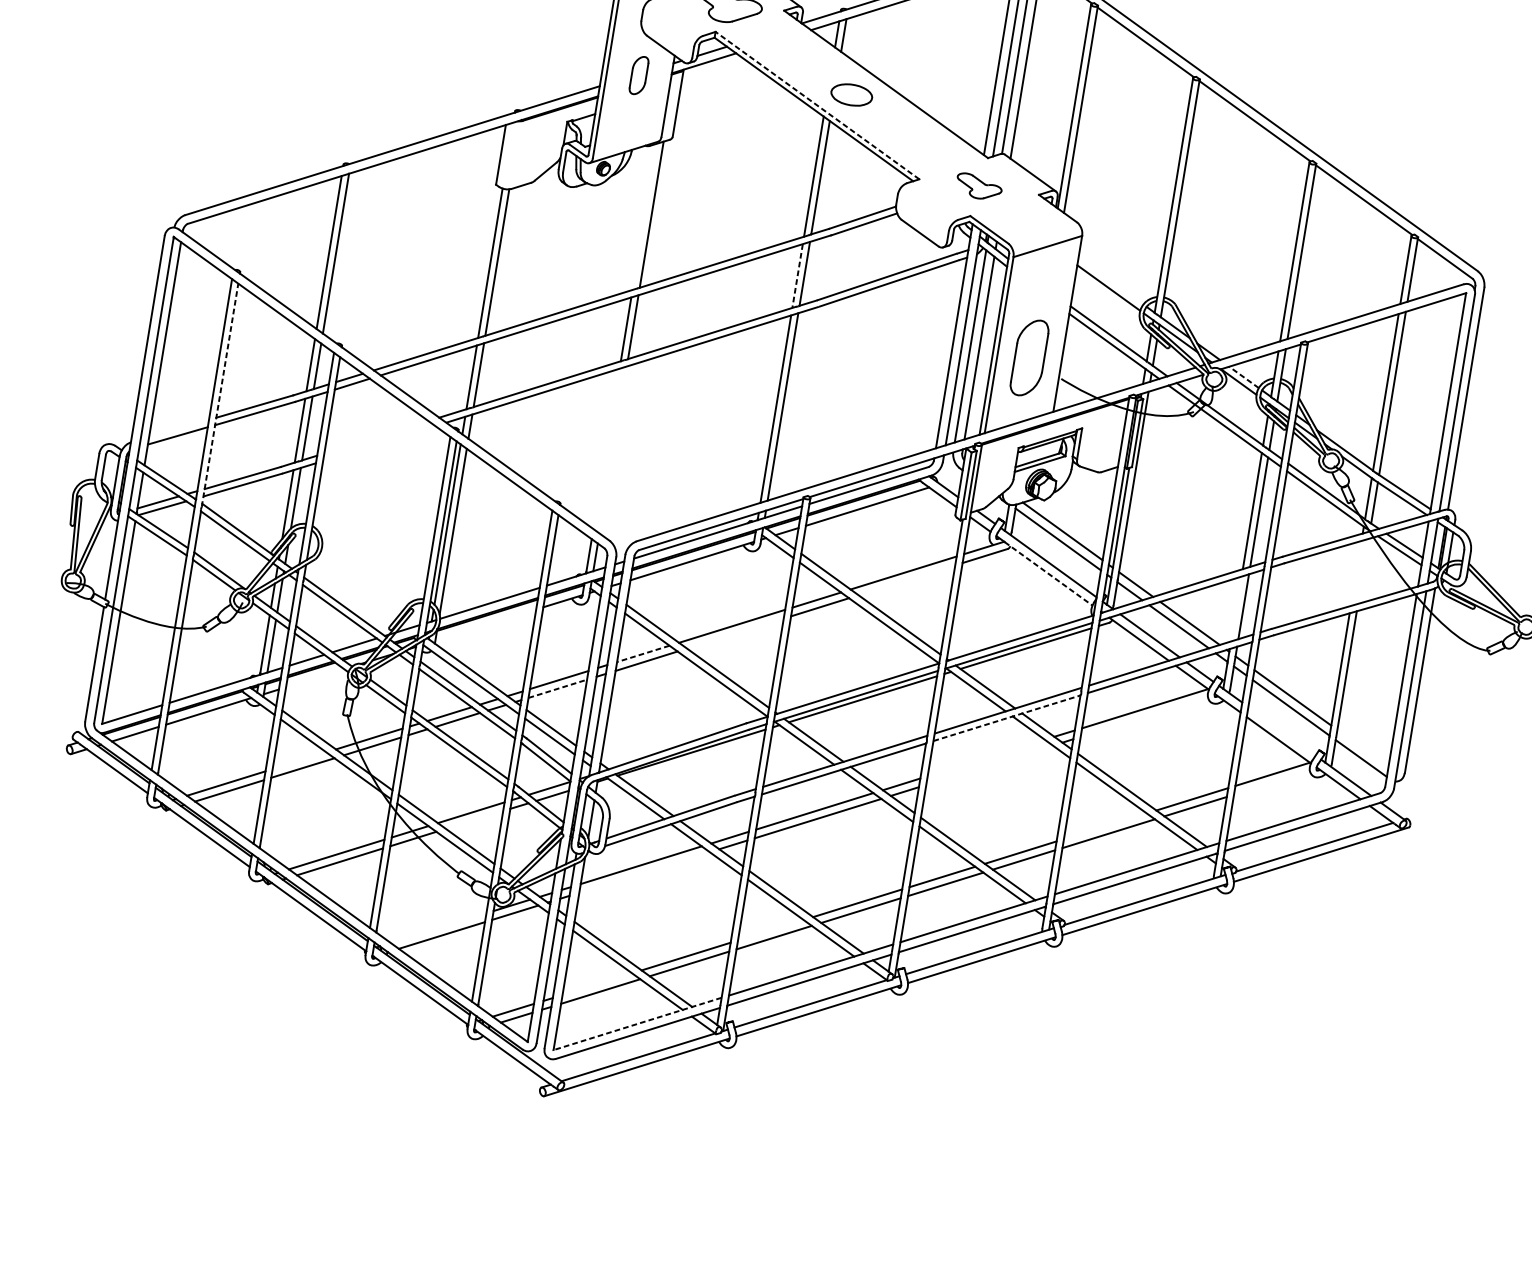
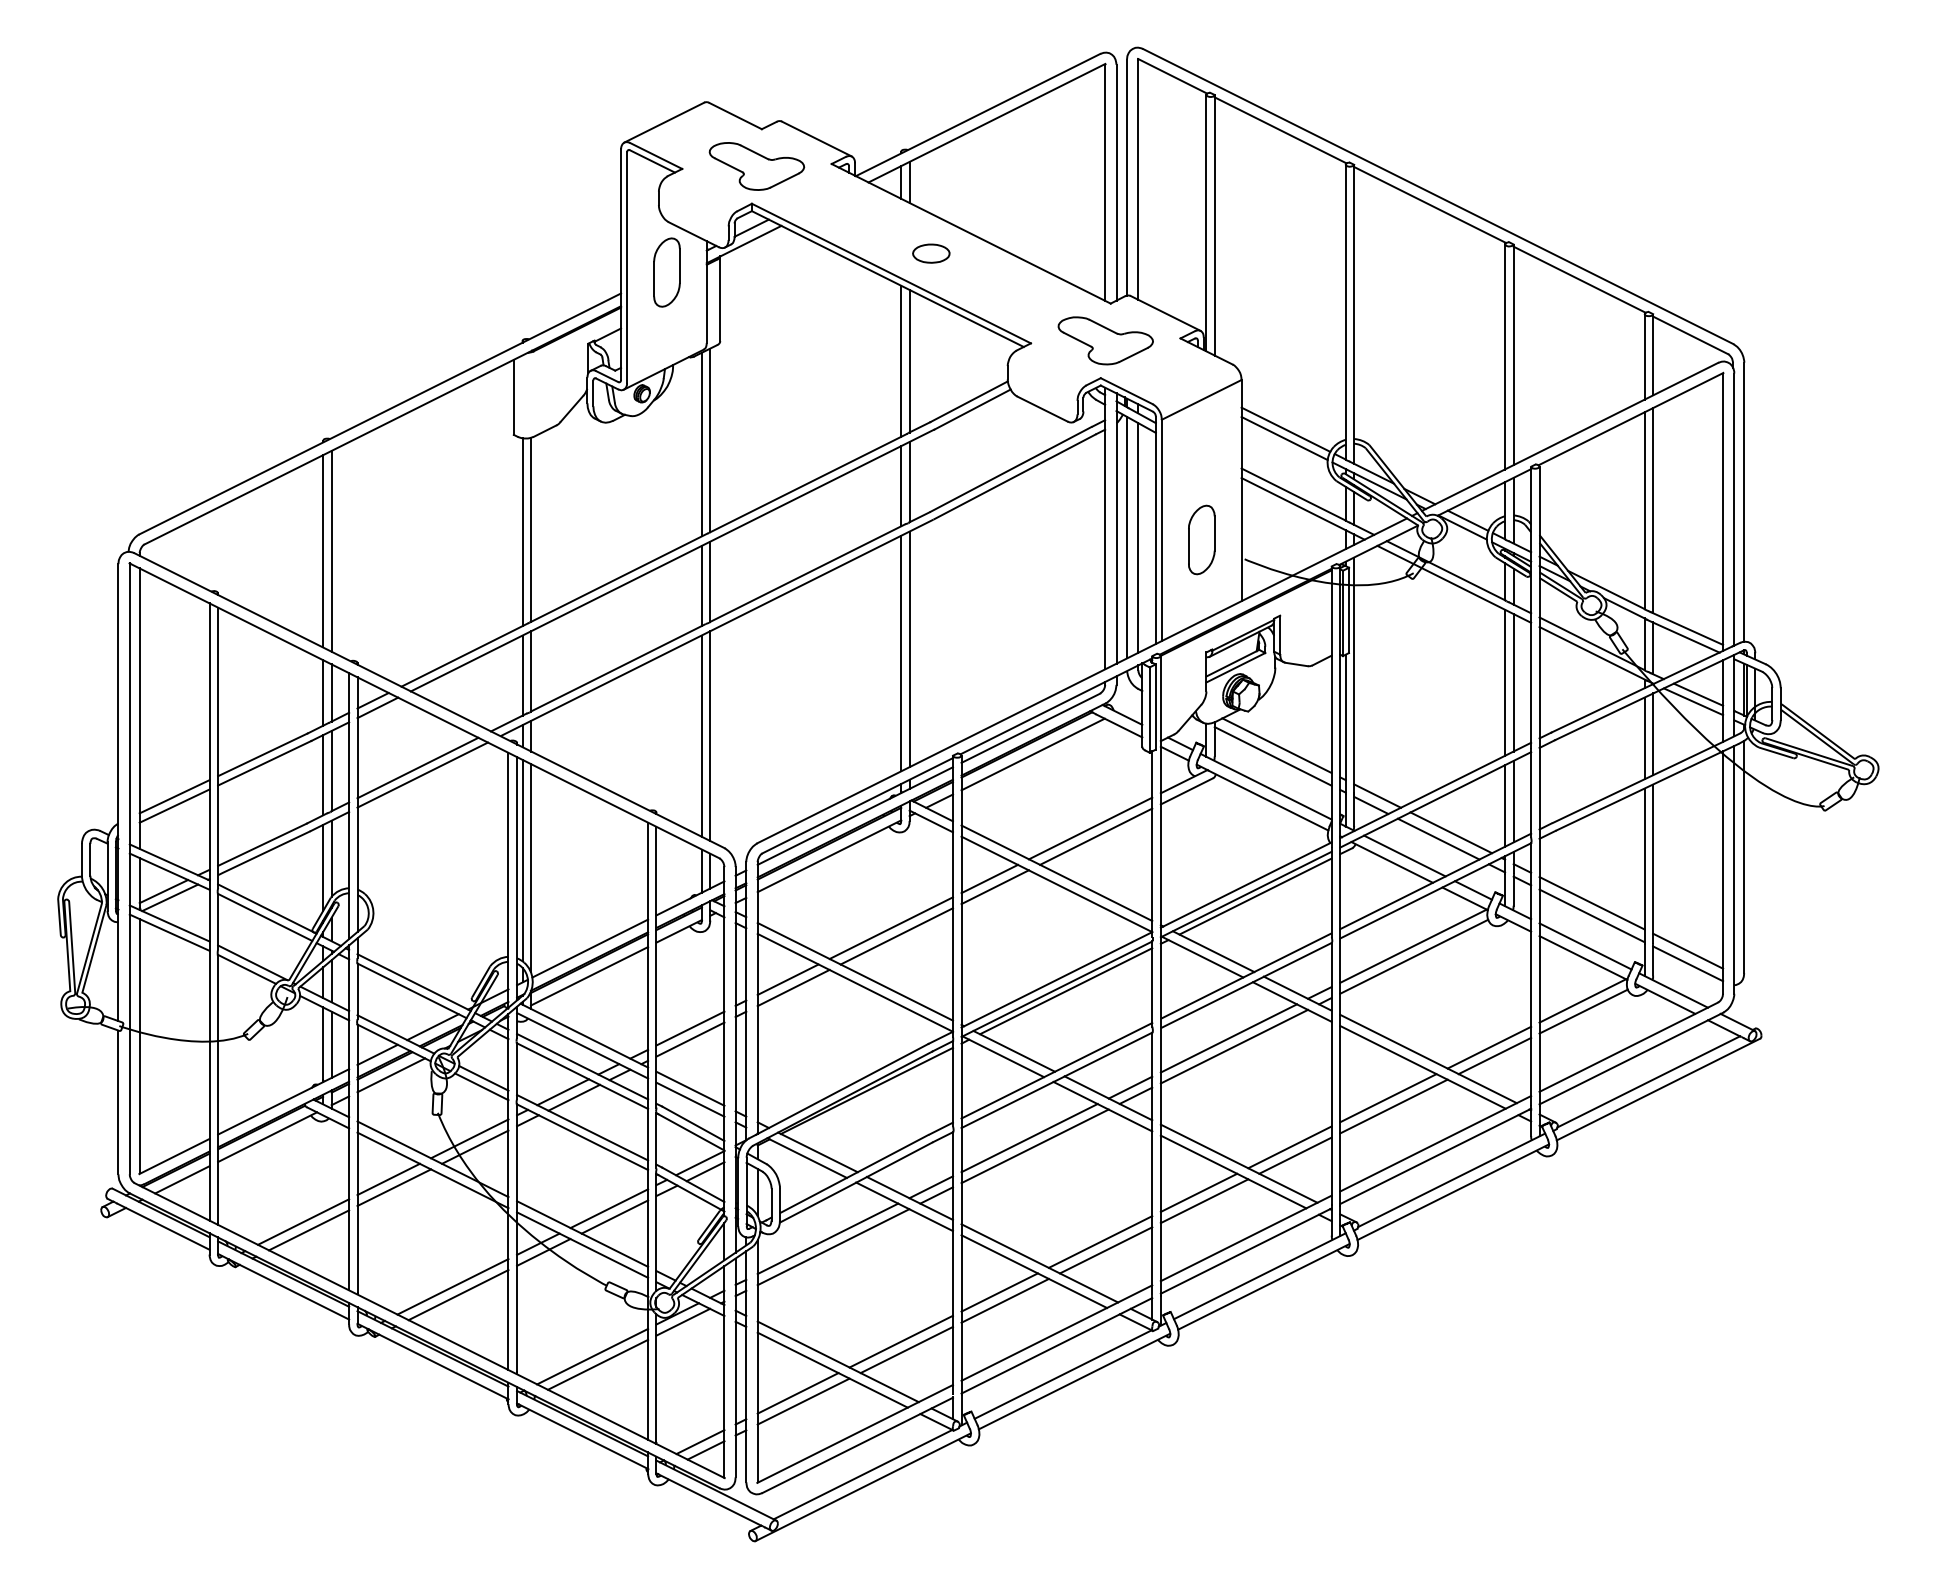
part: (638, 75) -> (666, 272), size x1.43
part: (851, 94) -> (931, 253), size x0.71
line: (816, 105) -> (890, 273), dashed -> solid
part: (979, 186) -> (1105, 340), size x1.67
line: (644, 216) -> (701, 444), added
line: (797, 276) -> (901, 486), dashed -> solid
line: (1110, 280) -> (1285, 429), added
part: (1029, 357) -> (1201, 539), size x0.71
line: (1244, 377) -> (1468, 520), dashed -> solid
line: (220, 394) -> (218, 747), dashed -> solid
line: (179, 428) -> (174, 796), added
line: (376, 436) -> (417, 767), added
line: (379, 443) -> (422, 774), added
line: (606, 448) -> (701, 735), added
line: (613, 450) -> (710, 736), added
line: (1363, 571) -> (1653, 734), added
line: (1048, 573) -> (1268, 800), dashed -> solid
line: (1355, 573) -> (1644, 738), added
line: (907, 580) -> (1096, 836), added
line: (1236, 608) -> (1505, 805), added
line: (485, 625) -> (589, 976), added
line: (735, 633) -> (896, 936), added
line: (642, 653) -> (787, 979), dashed -> solid
line: (315, 678) -> (391, 1075), added
line: (557, 688) -> (690, 1039), dashed -> solid
line: (1144, 717) -> (1414, 956), added
line: (1007, 718) -> (1246, 985), dashed -> solid
line: (1281, 731) -> (1585, 946), added
line: (1363, 747) -> (1688, 950), added
line: (985, 758) -> (1228, 1038), added
line: (299, 760) -> (388, 1179), added
line: (989, 765) -> (1234, 1046), added
line: (1271, 782) -> (1583, 1011), added
line: (474, 819) -> (614, 1216), added
line: (1105, 826) -> (1388, 1098), added
line: (644, 872) -> (833, 1247), added
line: (438, 928) -> (592, 1356), added
line: (770, 930) -> (999, 1292), added
line: (596, 984) -> (797, 1393), added
line: (636, 1024) -> (854, 1434), dashed -> solid

